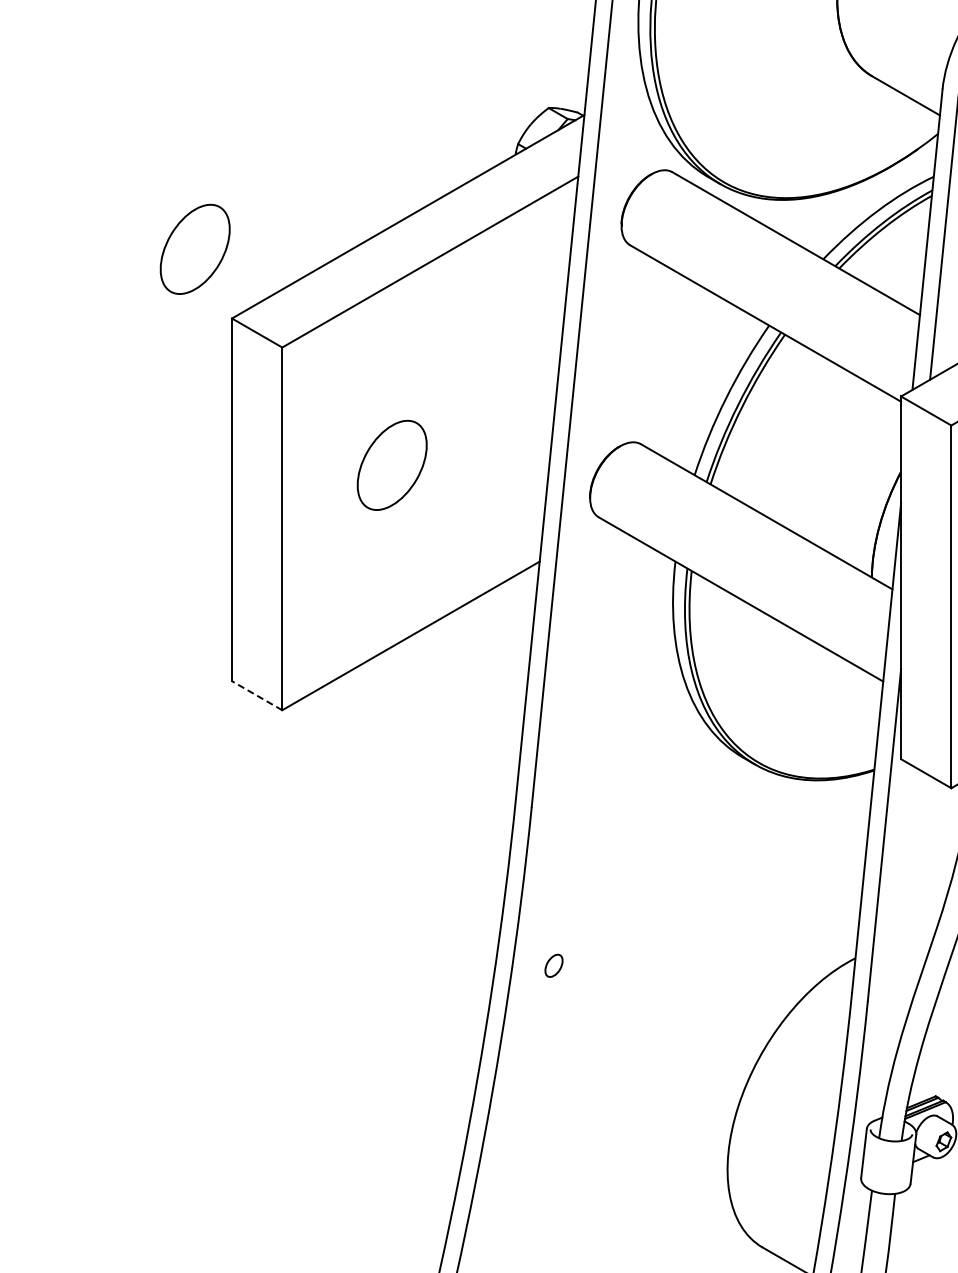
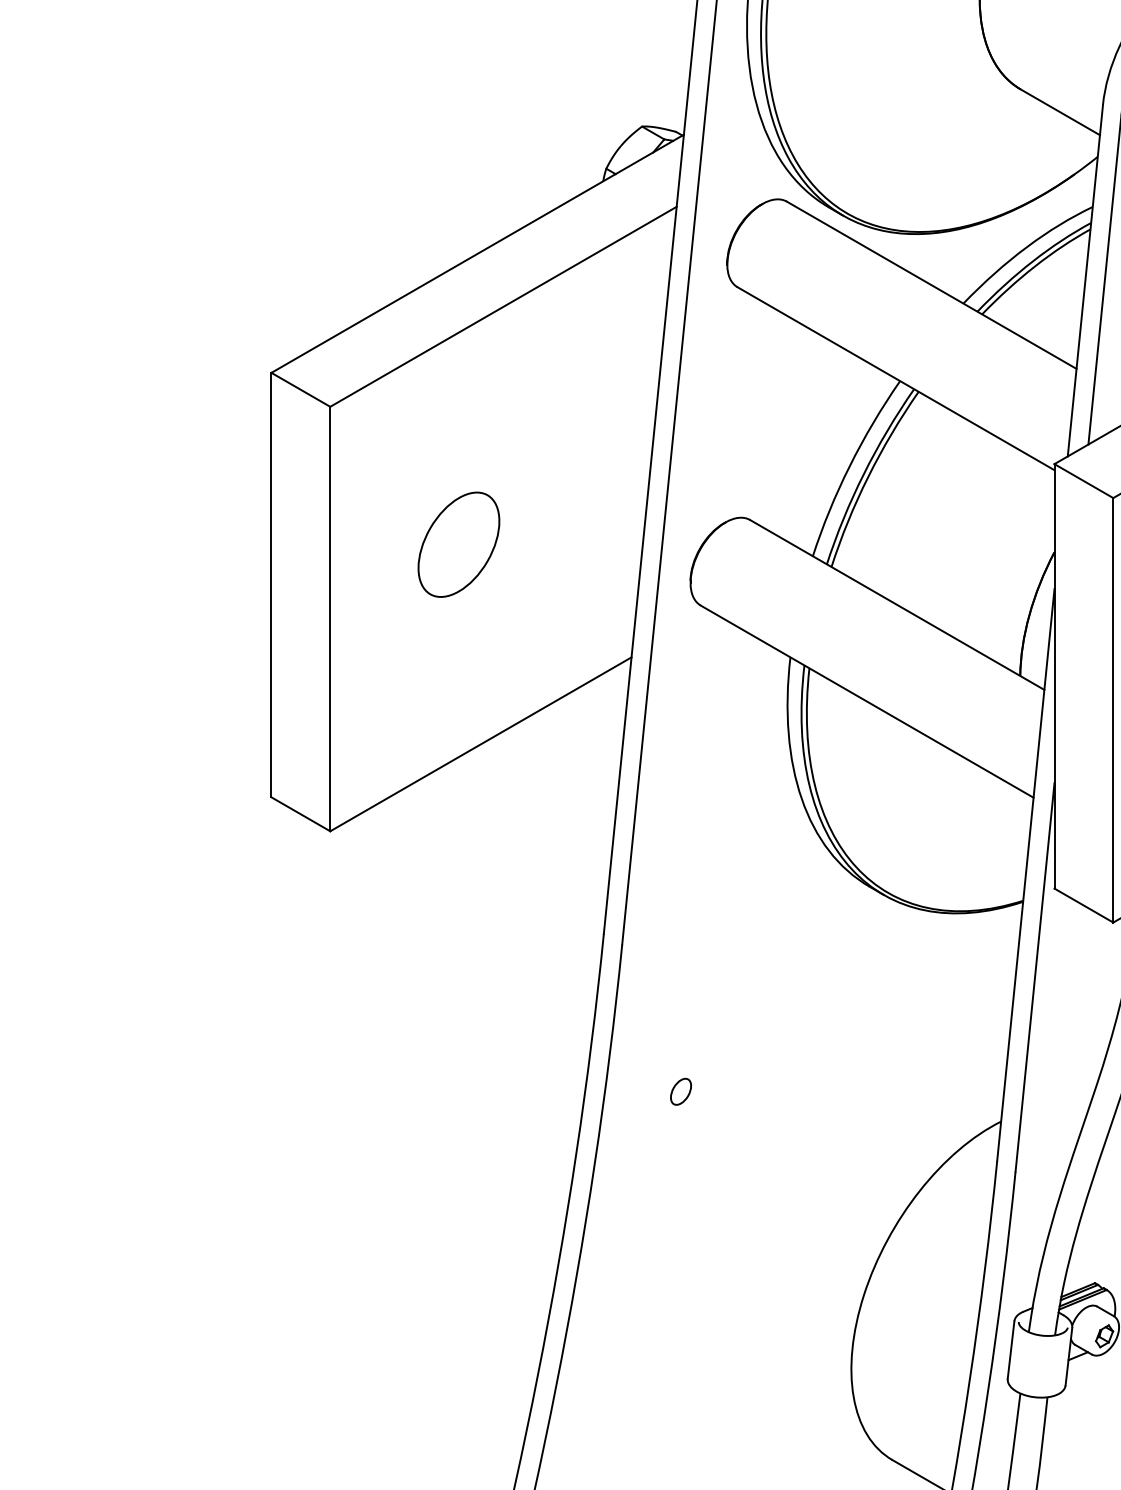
part: (194, 248) -> (227, 290), removed
line: (256, 695) -> (300, 814), dashed -> solid
part: (553, 965) -> (680, 1091), moved

